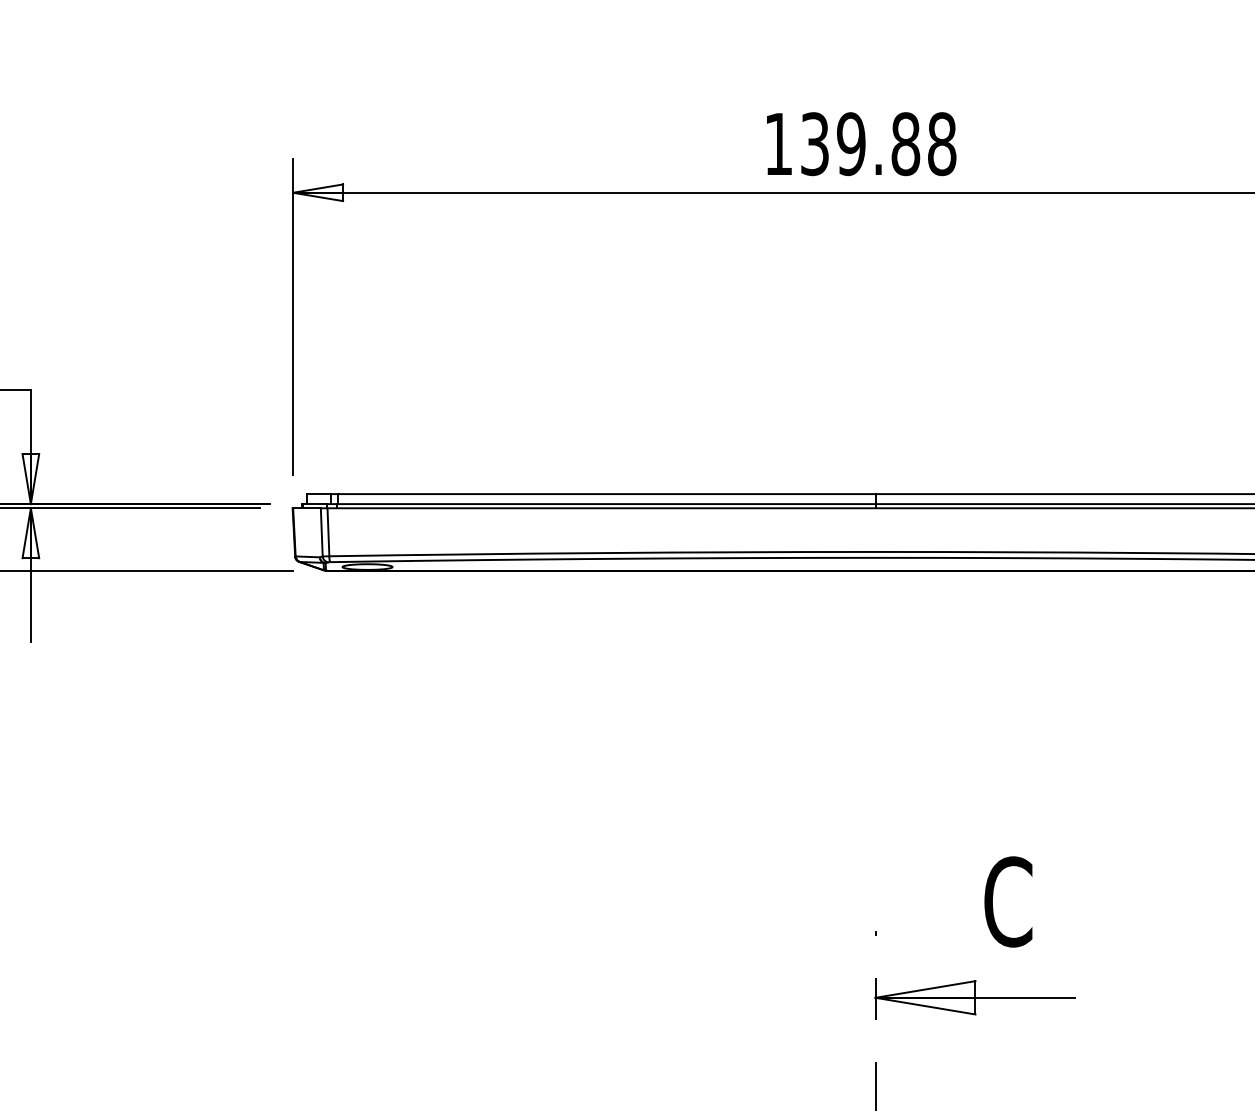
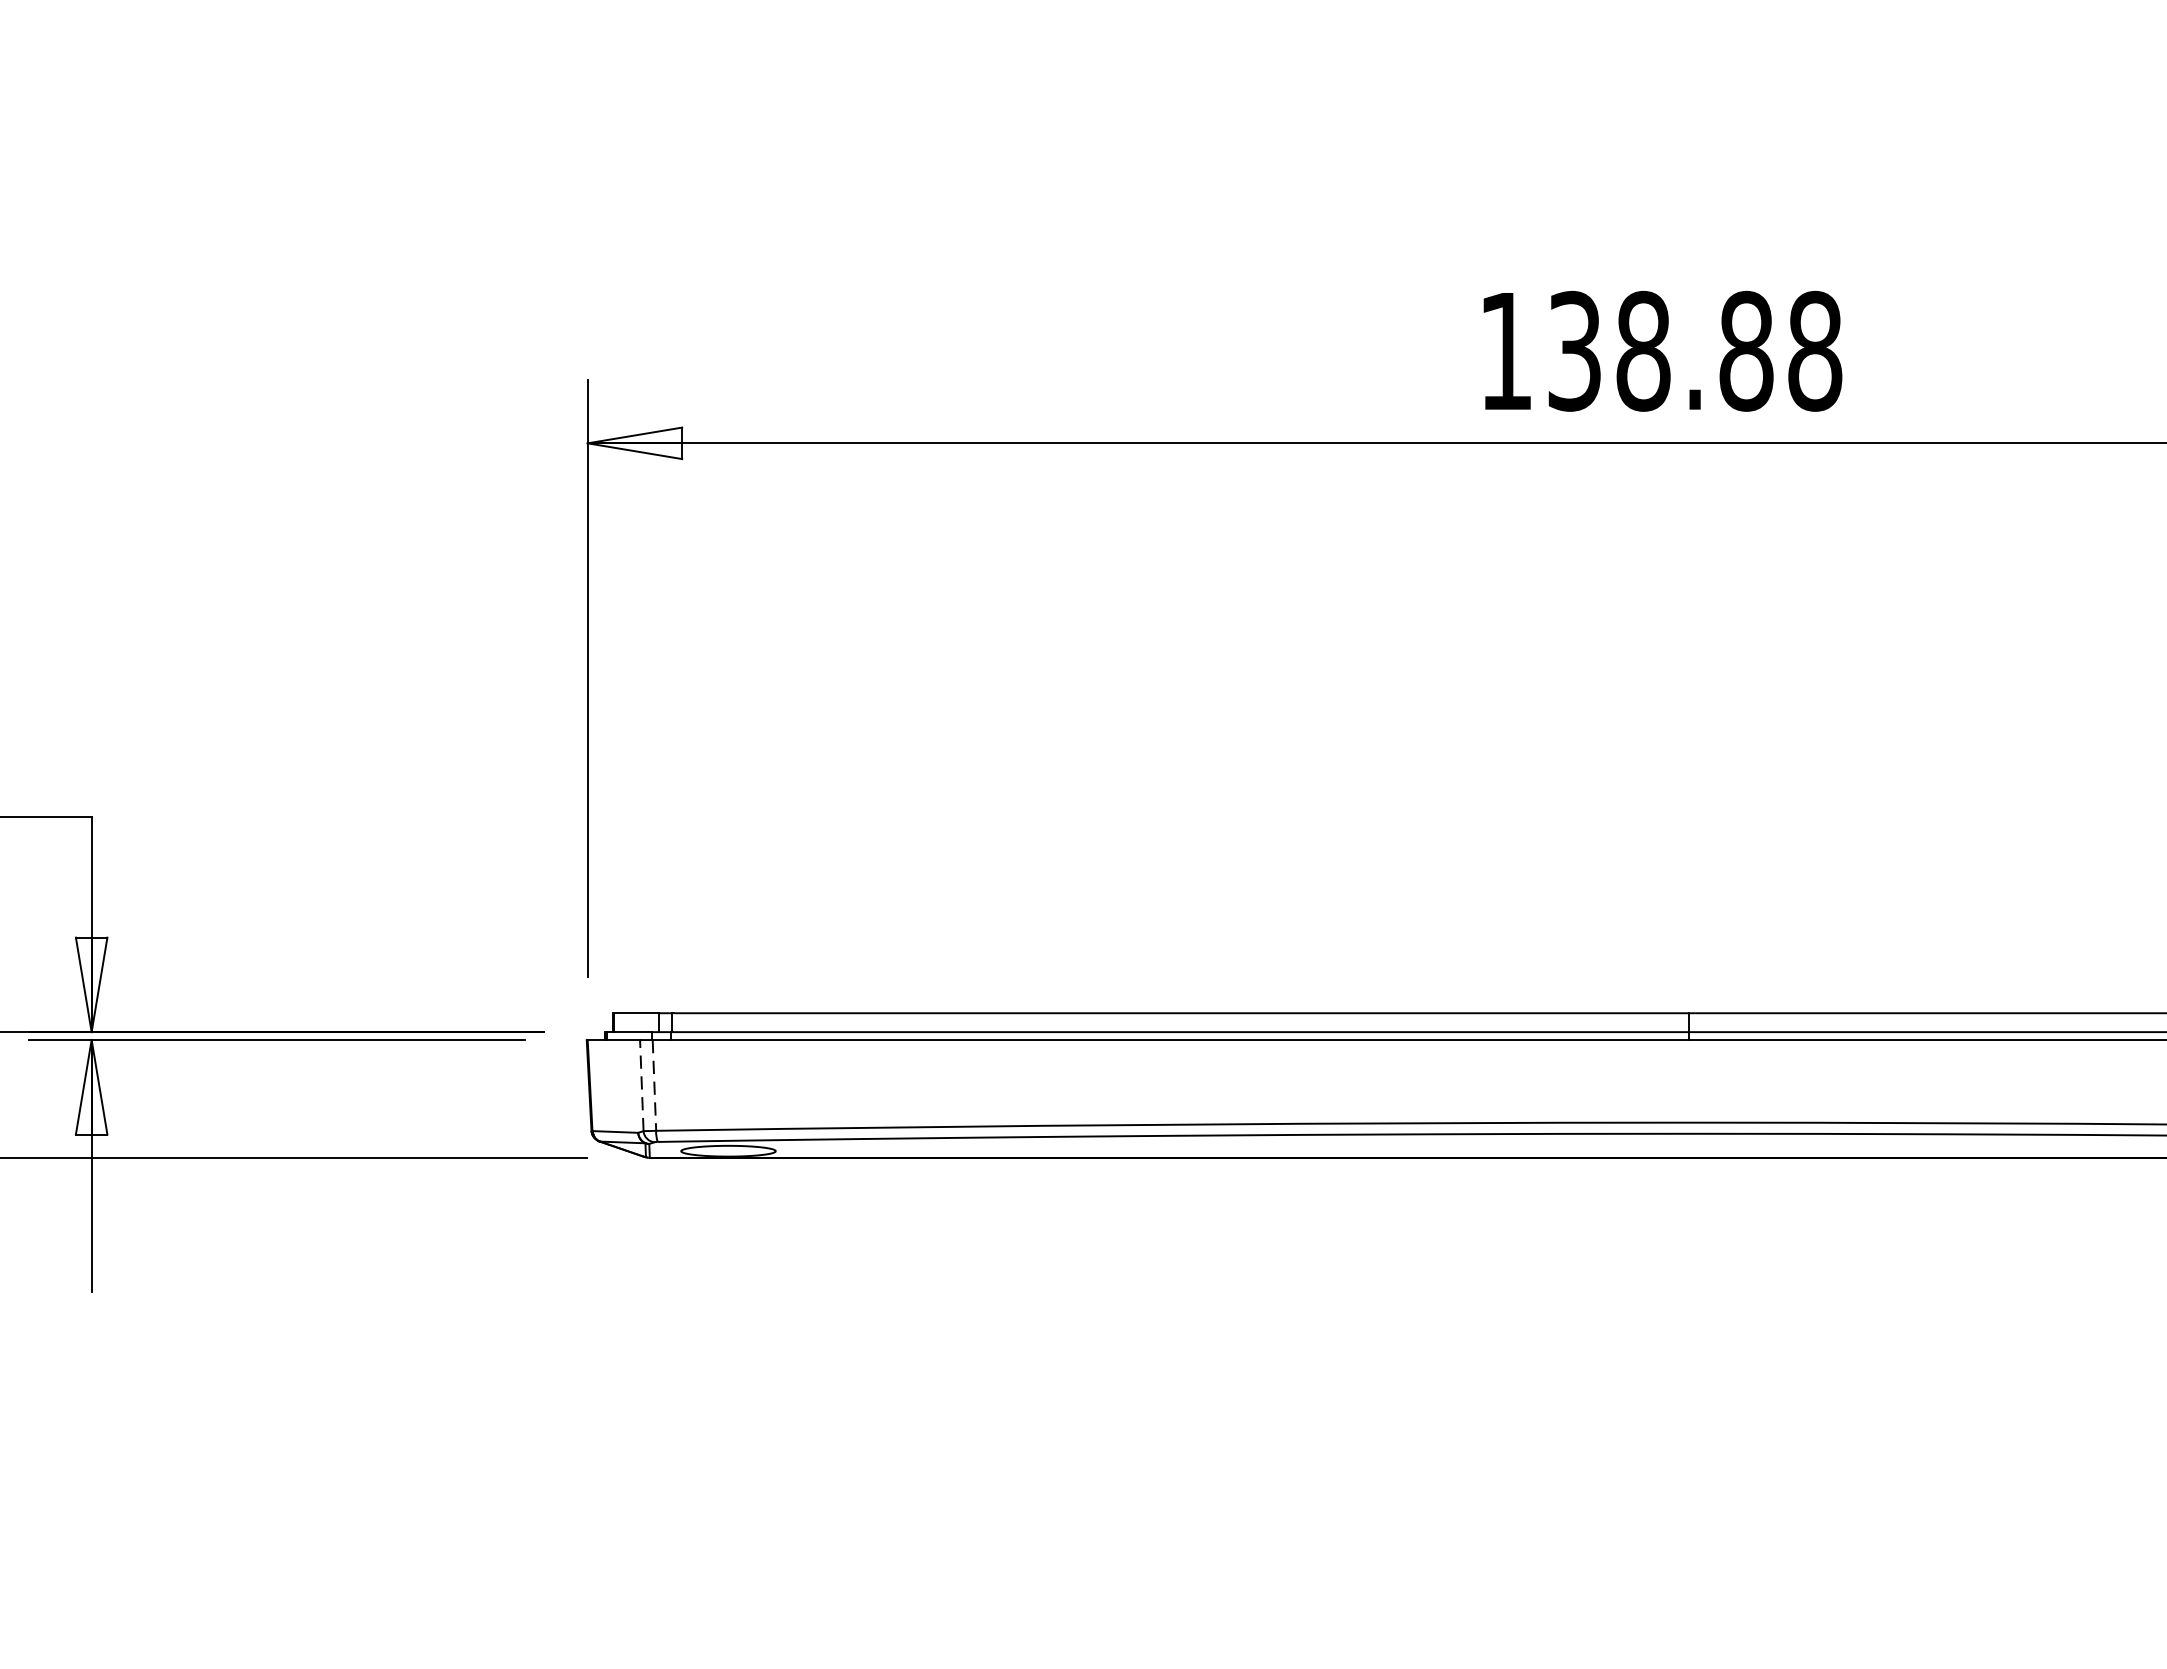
text: (851, 144) -> (1643, 352), 139.88 -> 138.88
line: (321, 531) -> (641, 1083), solid -> dashed
line: (328, 532) -> (654, 1085), solid -> dashed

